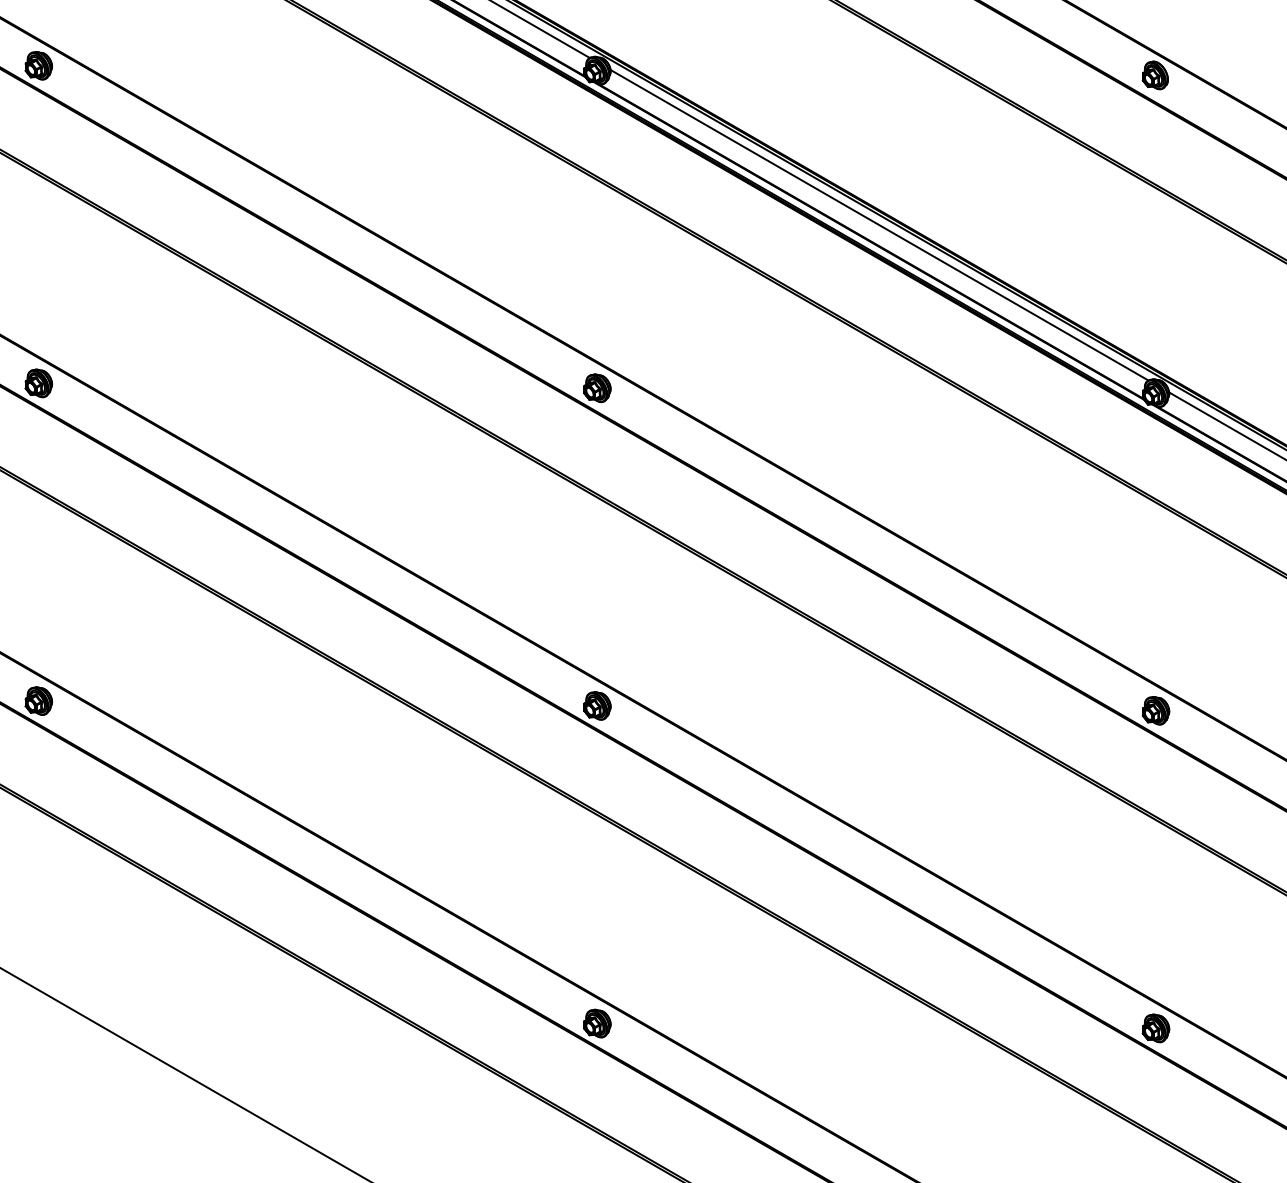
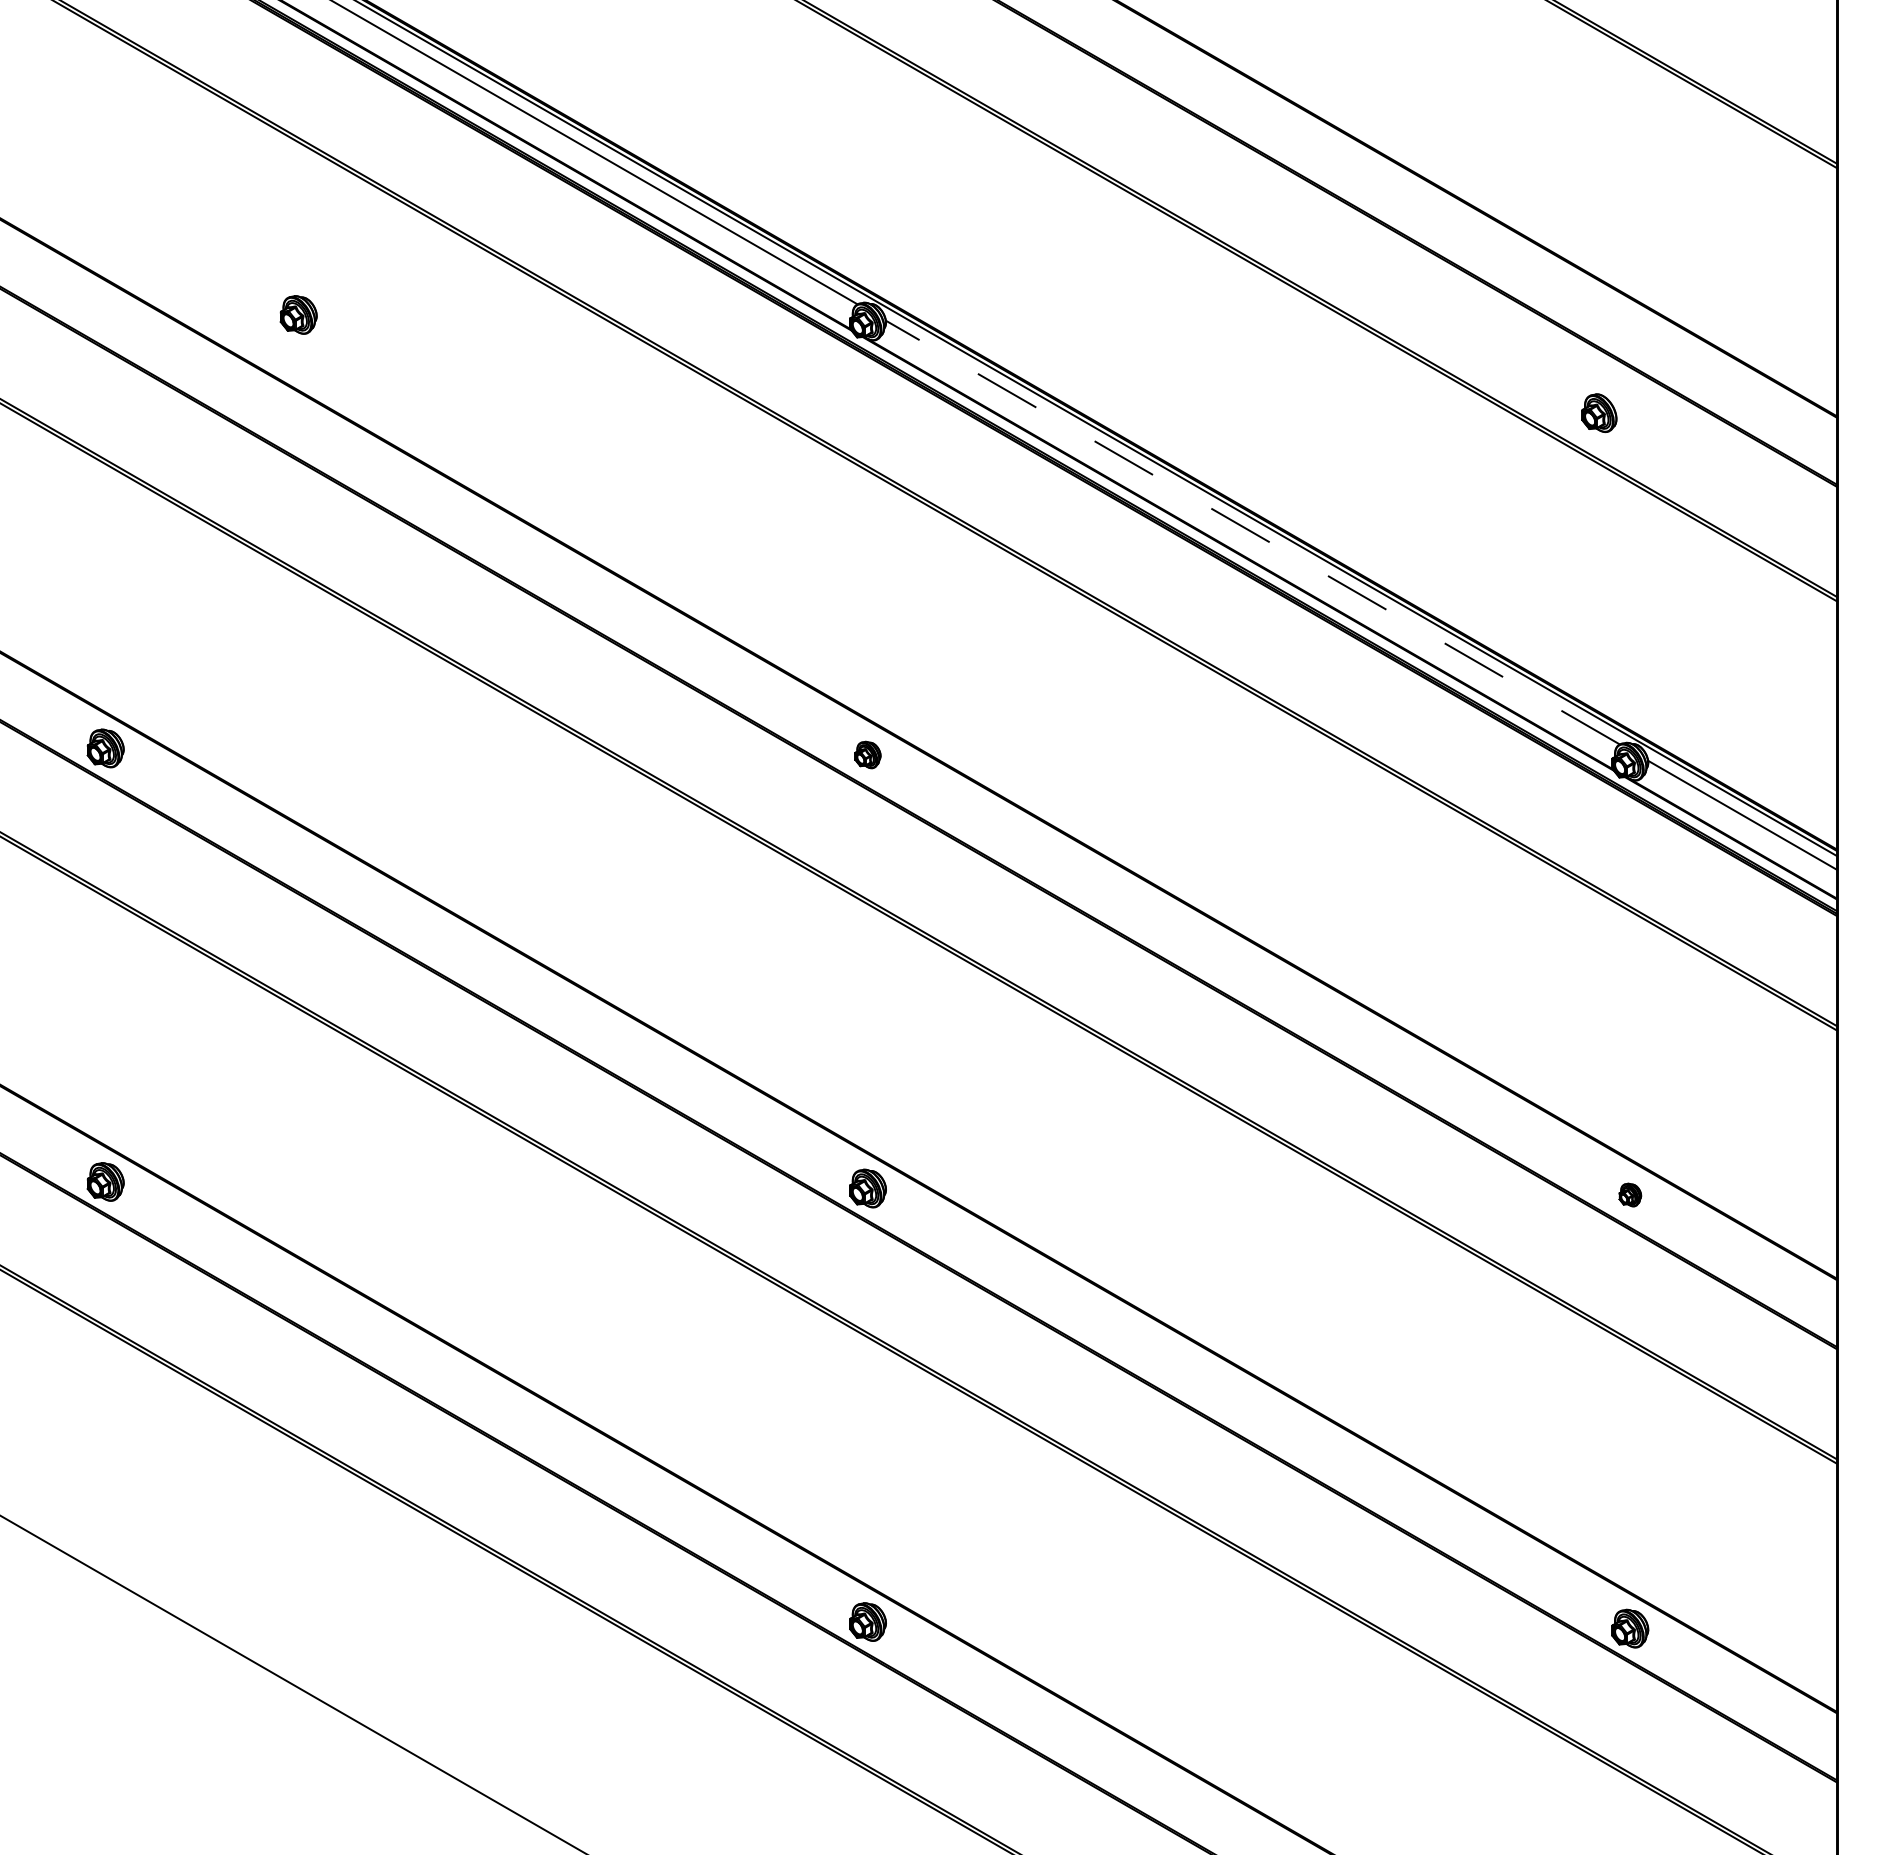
part: (38, 65) -> (298, 314), moved
part: (1155, 74) -> (1599, 412), moved
line: (879, 225) -> (1252, 532), solid -> dashed
part: (597, 387) -> (867, 754), size x0.7
part: (1156, 710) -> (1630, 1194), size x0.6

